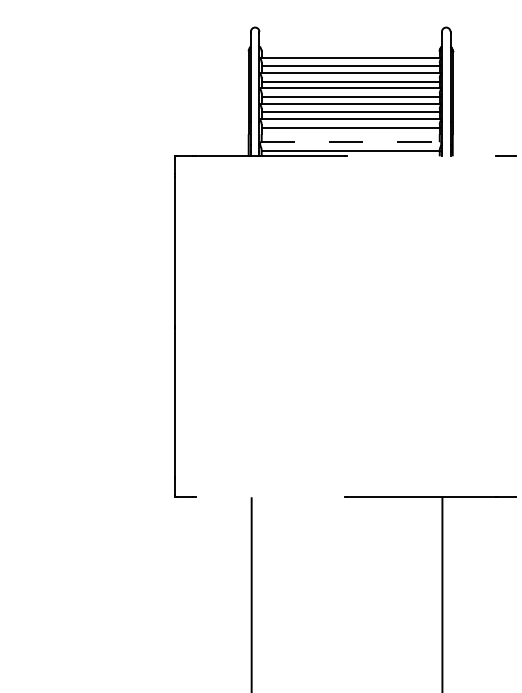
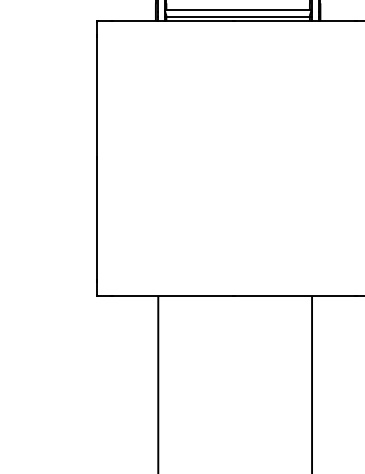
line: (350, 142) -> (237, 9), dashed -> solid
line: (421, 156) -> (295, 21), added
line: (269, 497) -> (172, 296), added

